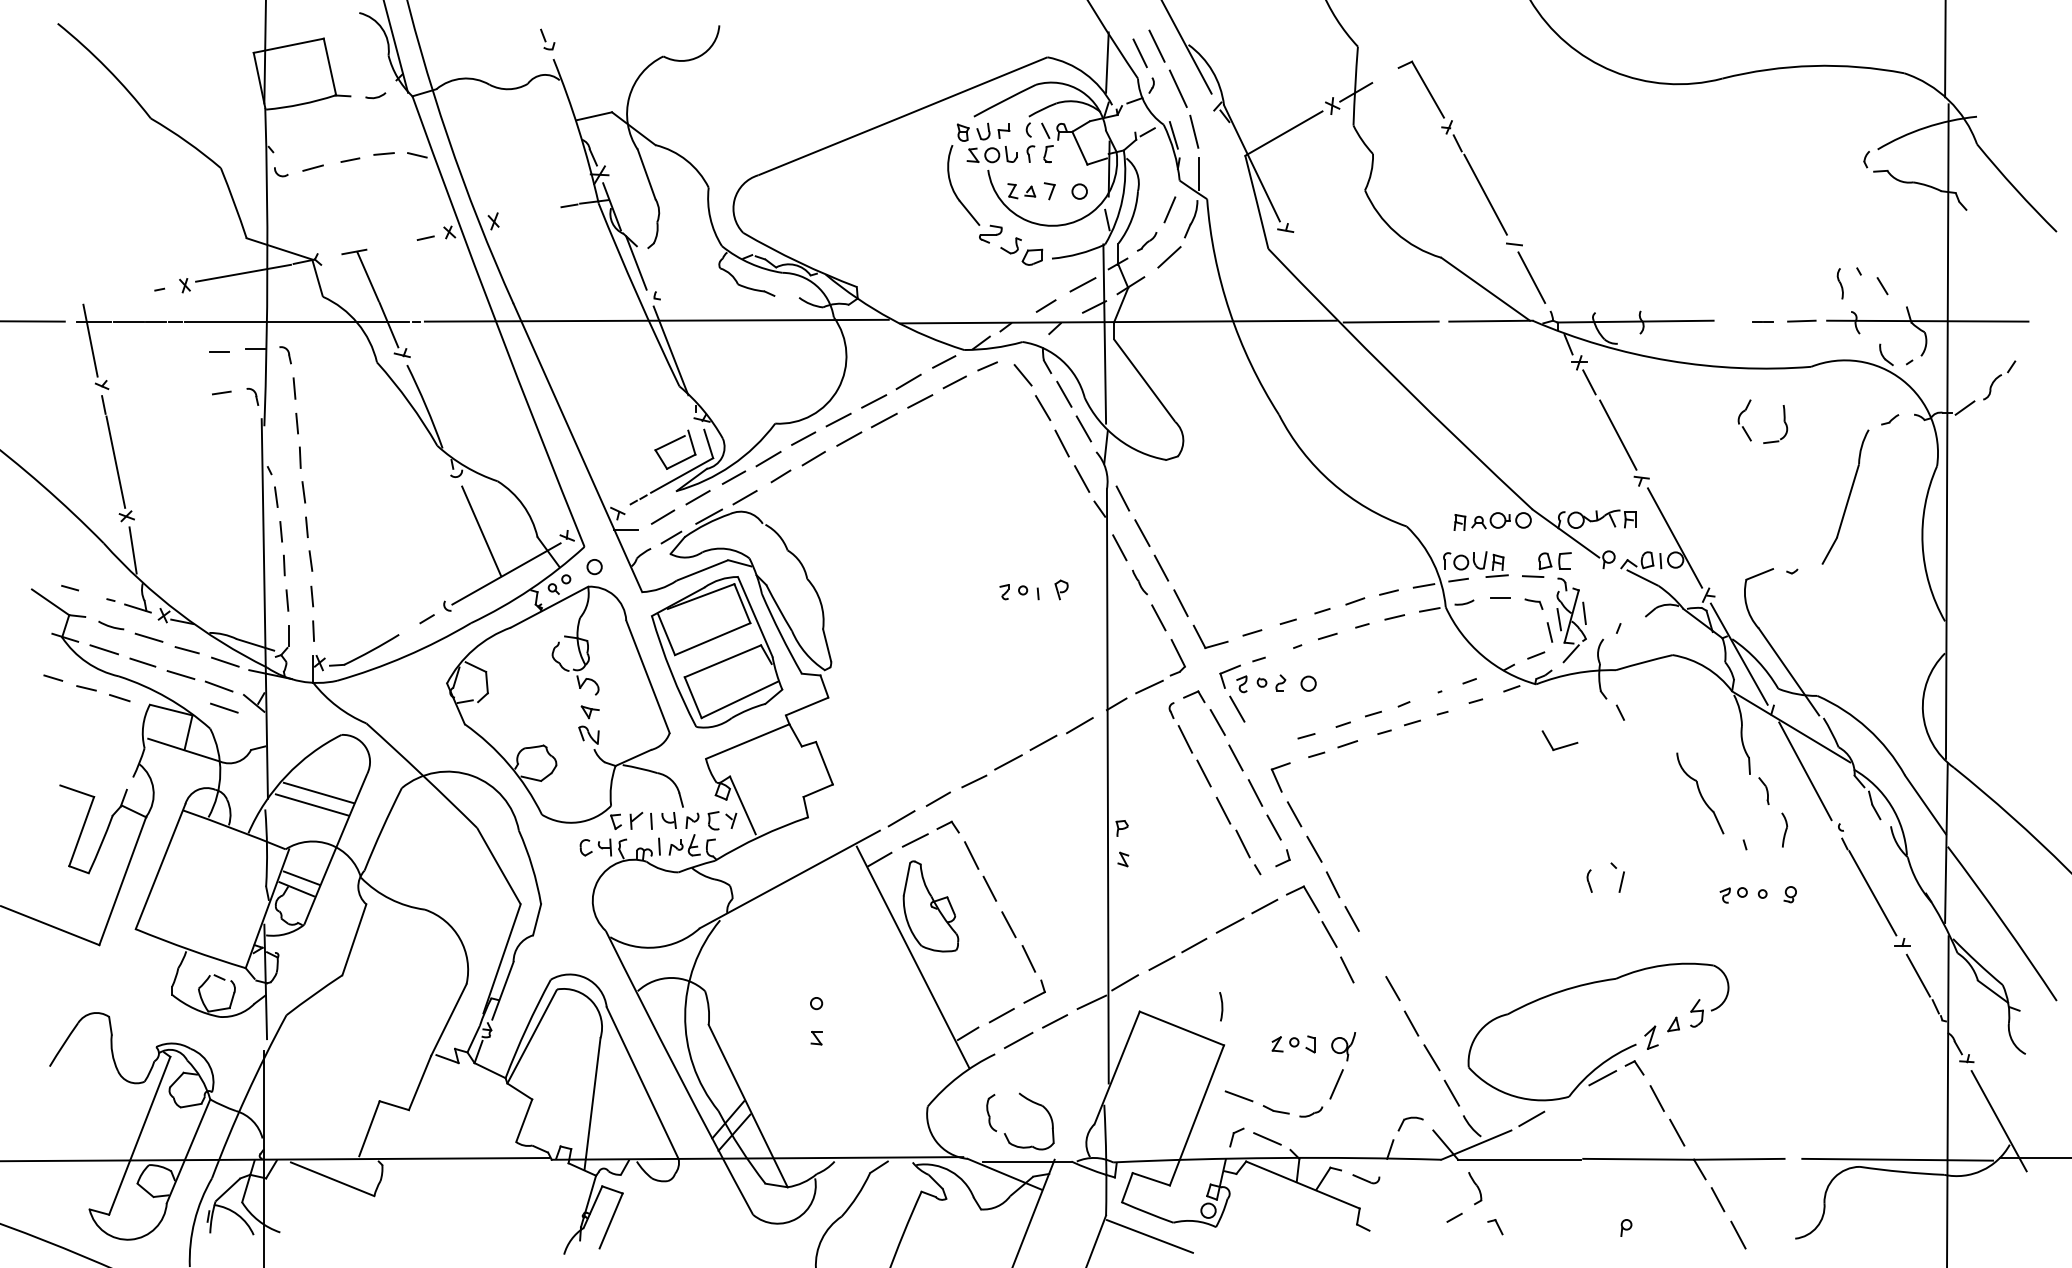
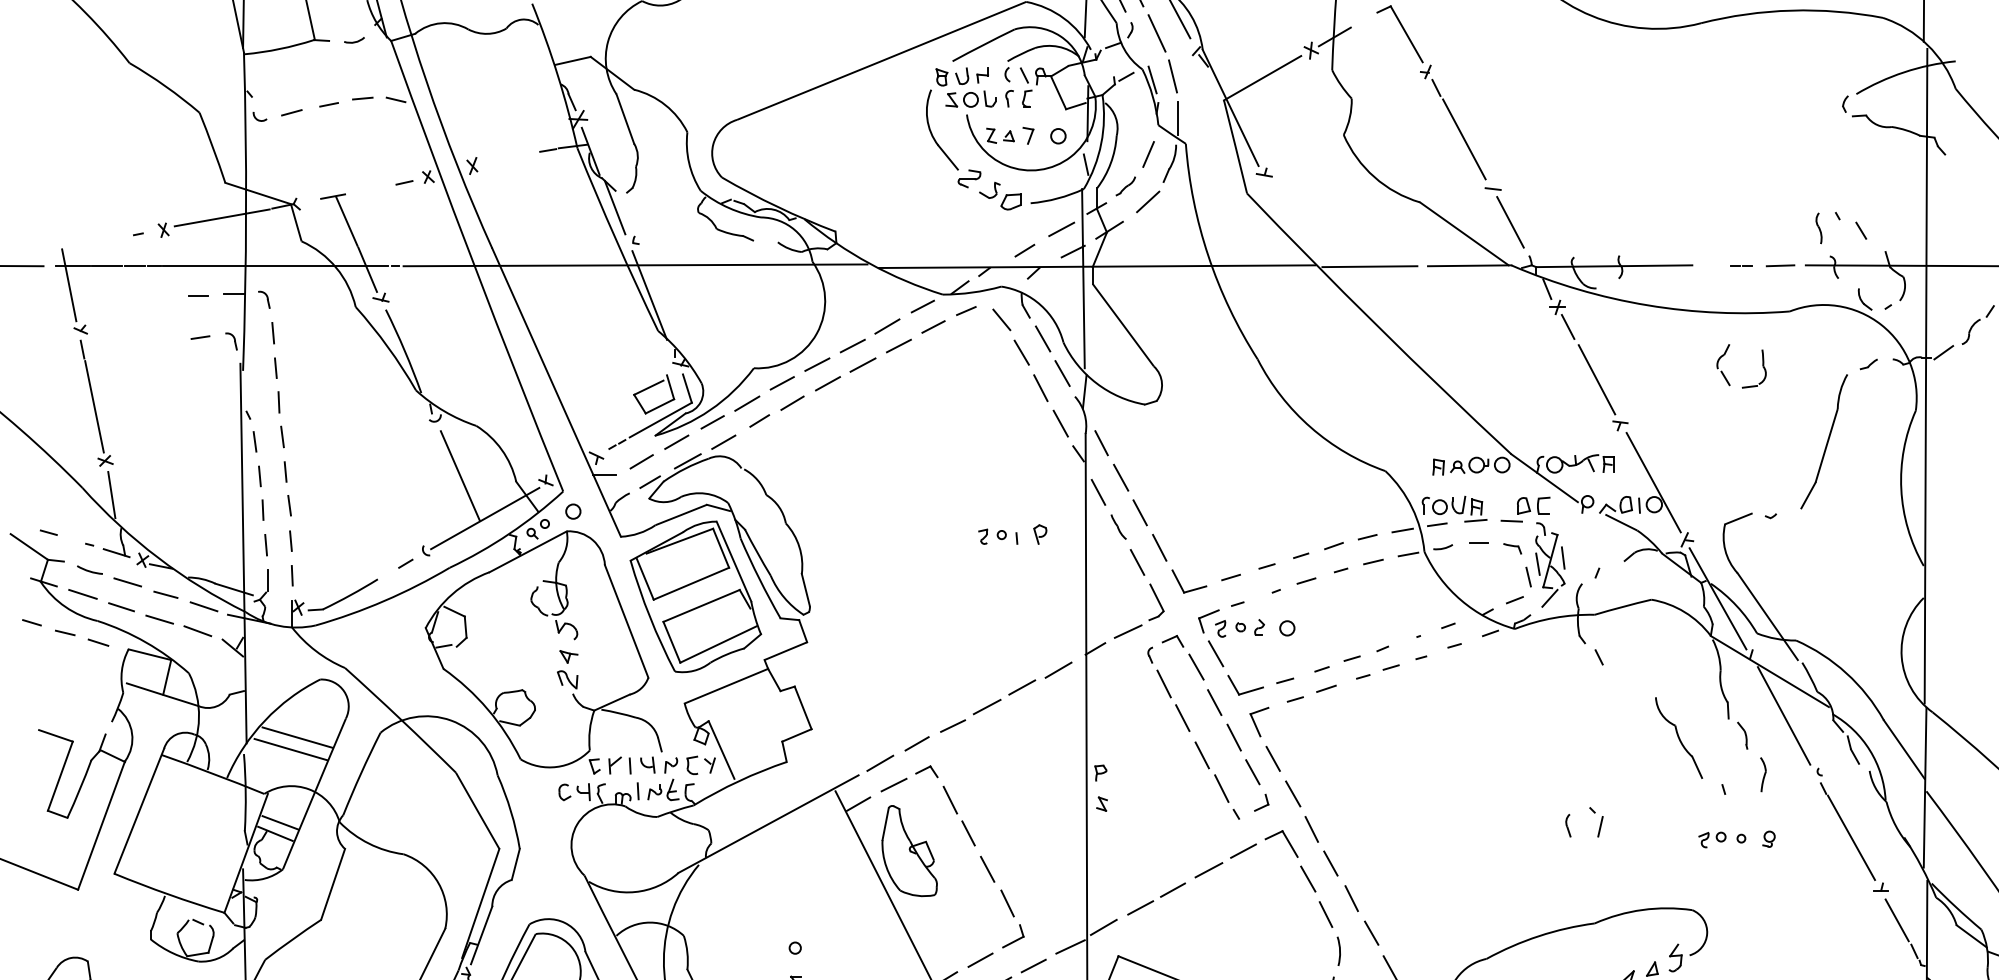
line: (224, 707) -> (203, 652), removed
part: (1561, 746) -> (1247, 691), moved
line: (1372, 953) -> (1351, 898), added
arc: (1221, 1006) -> (1339, 951), moved

